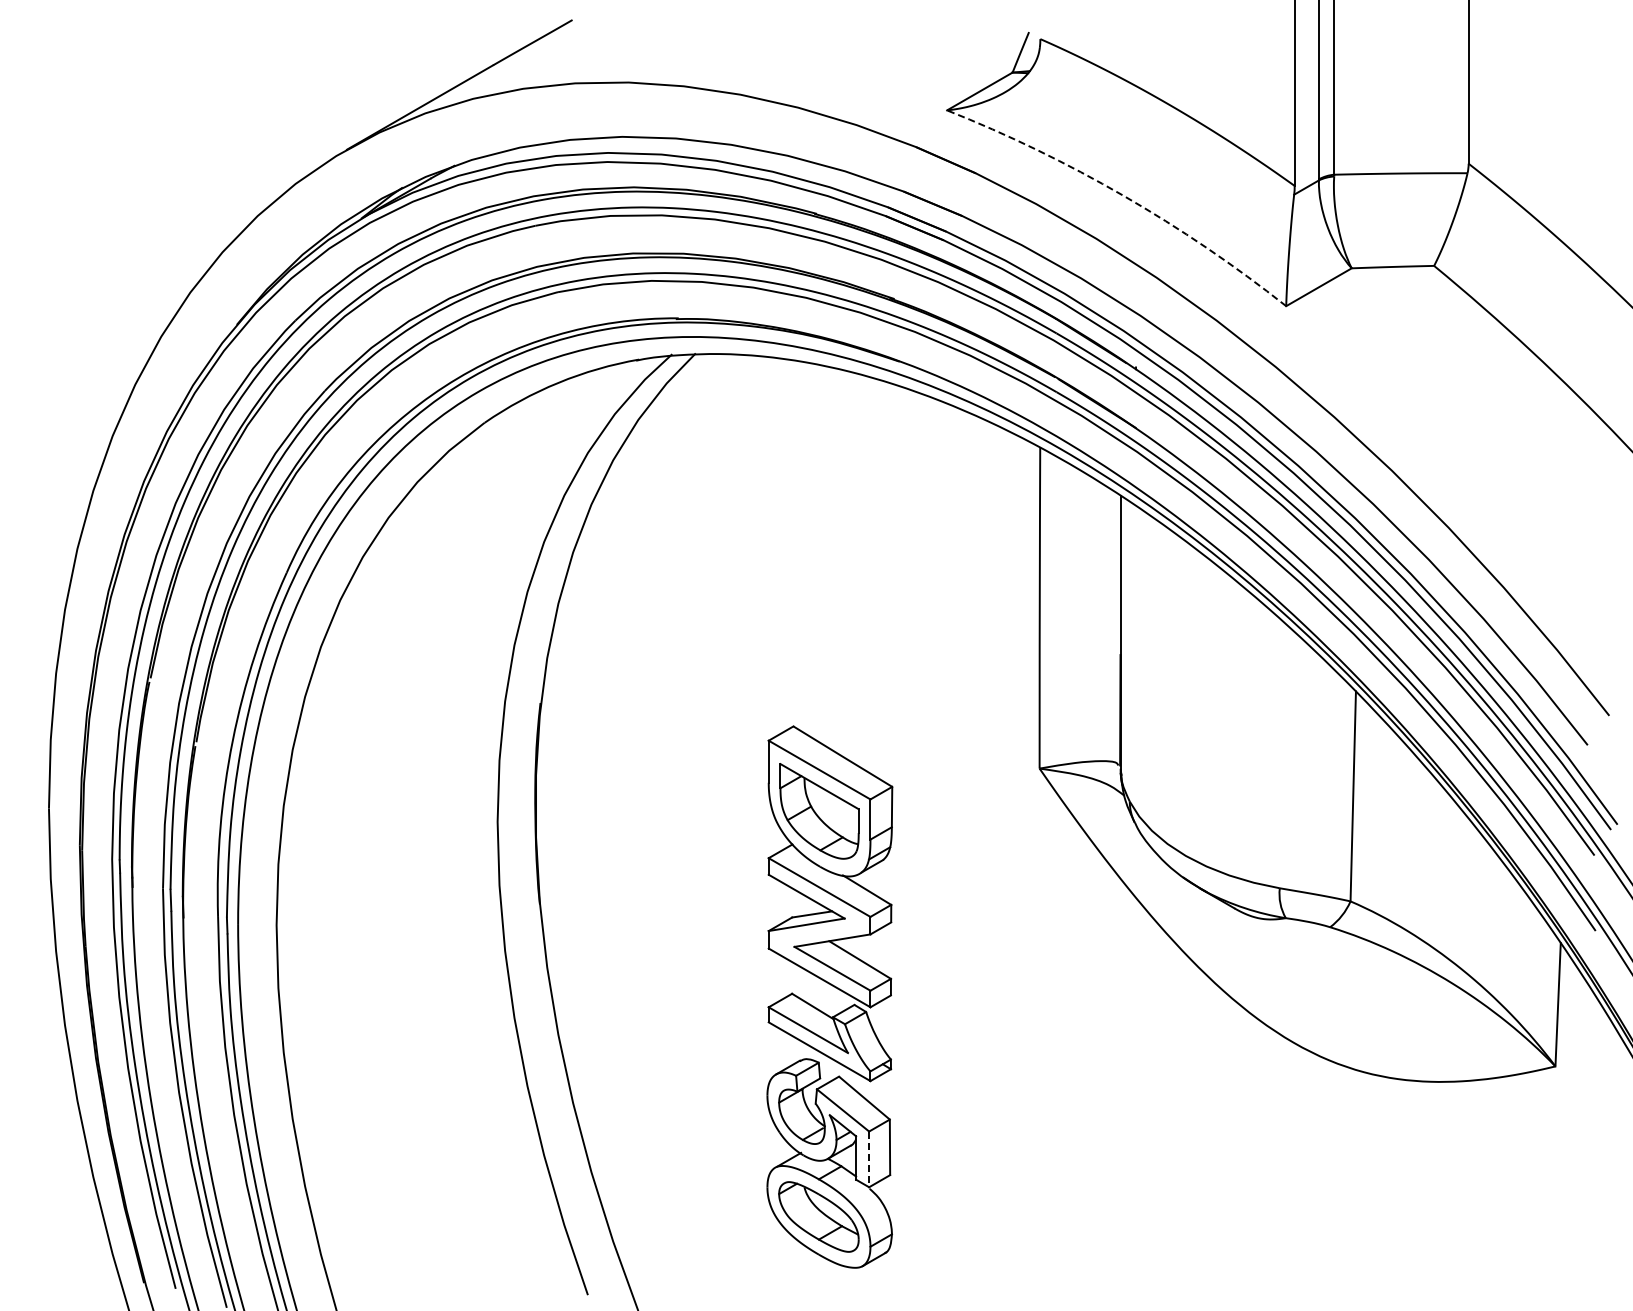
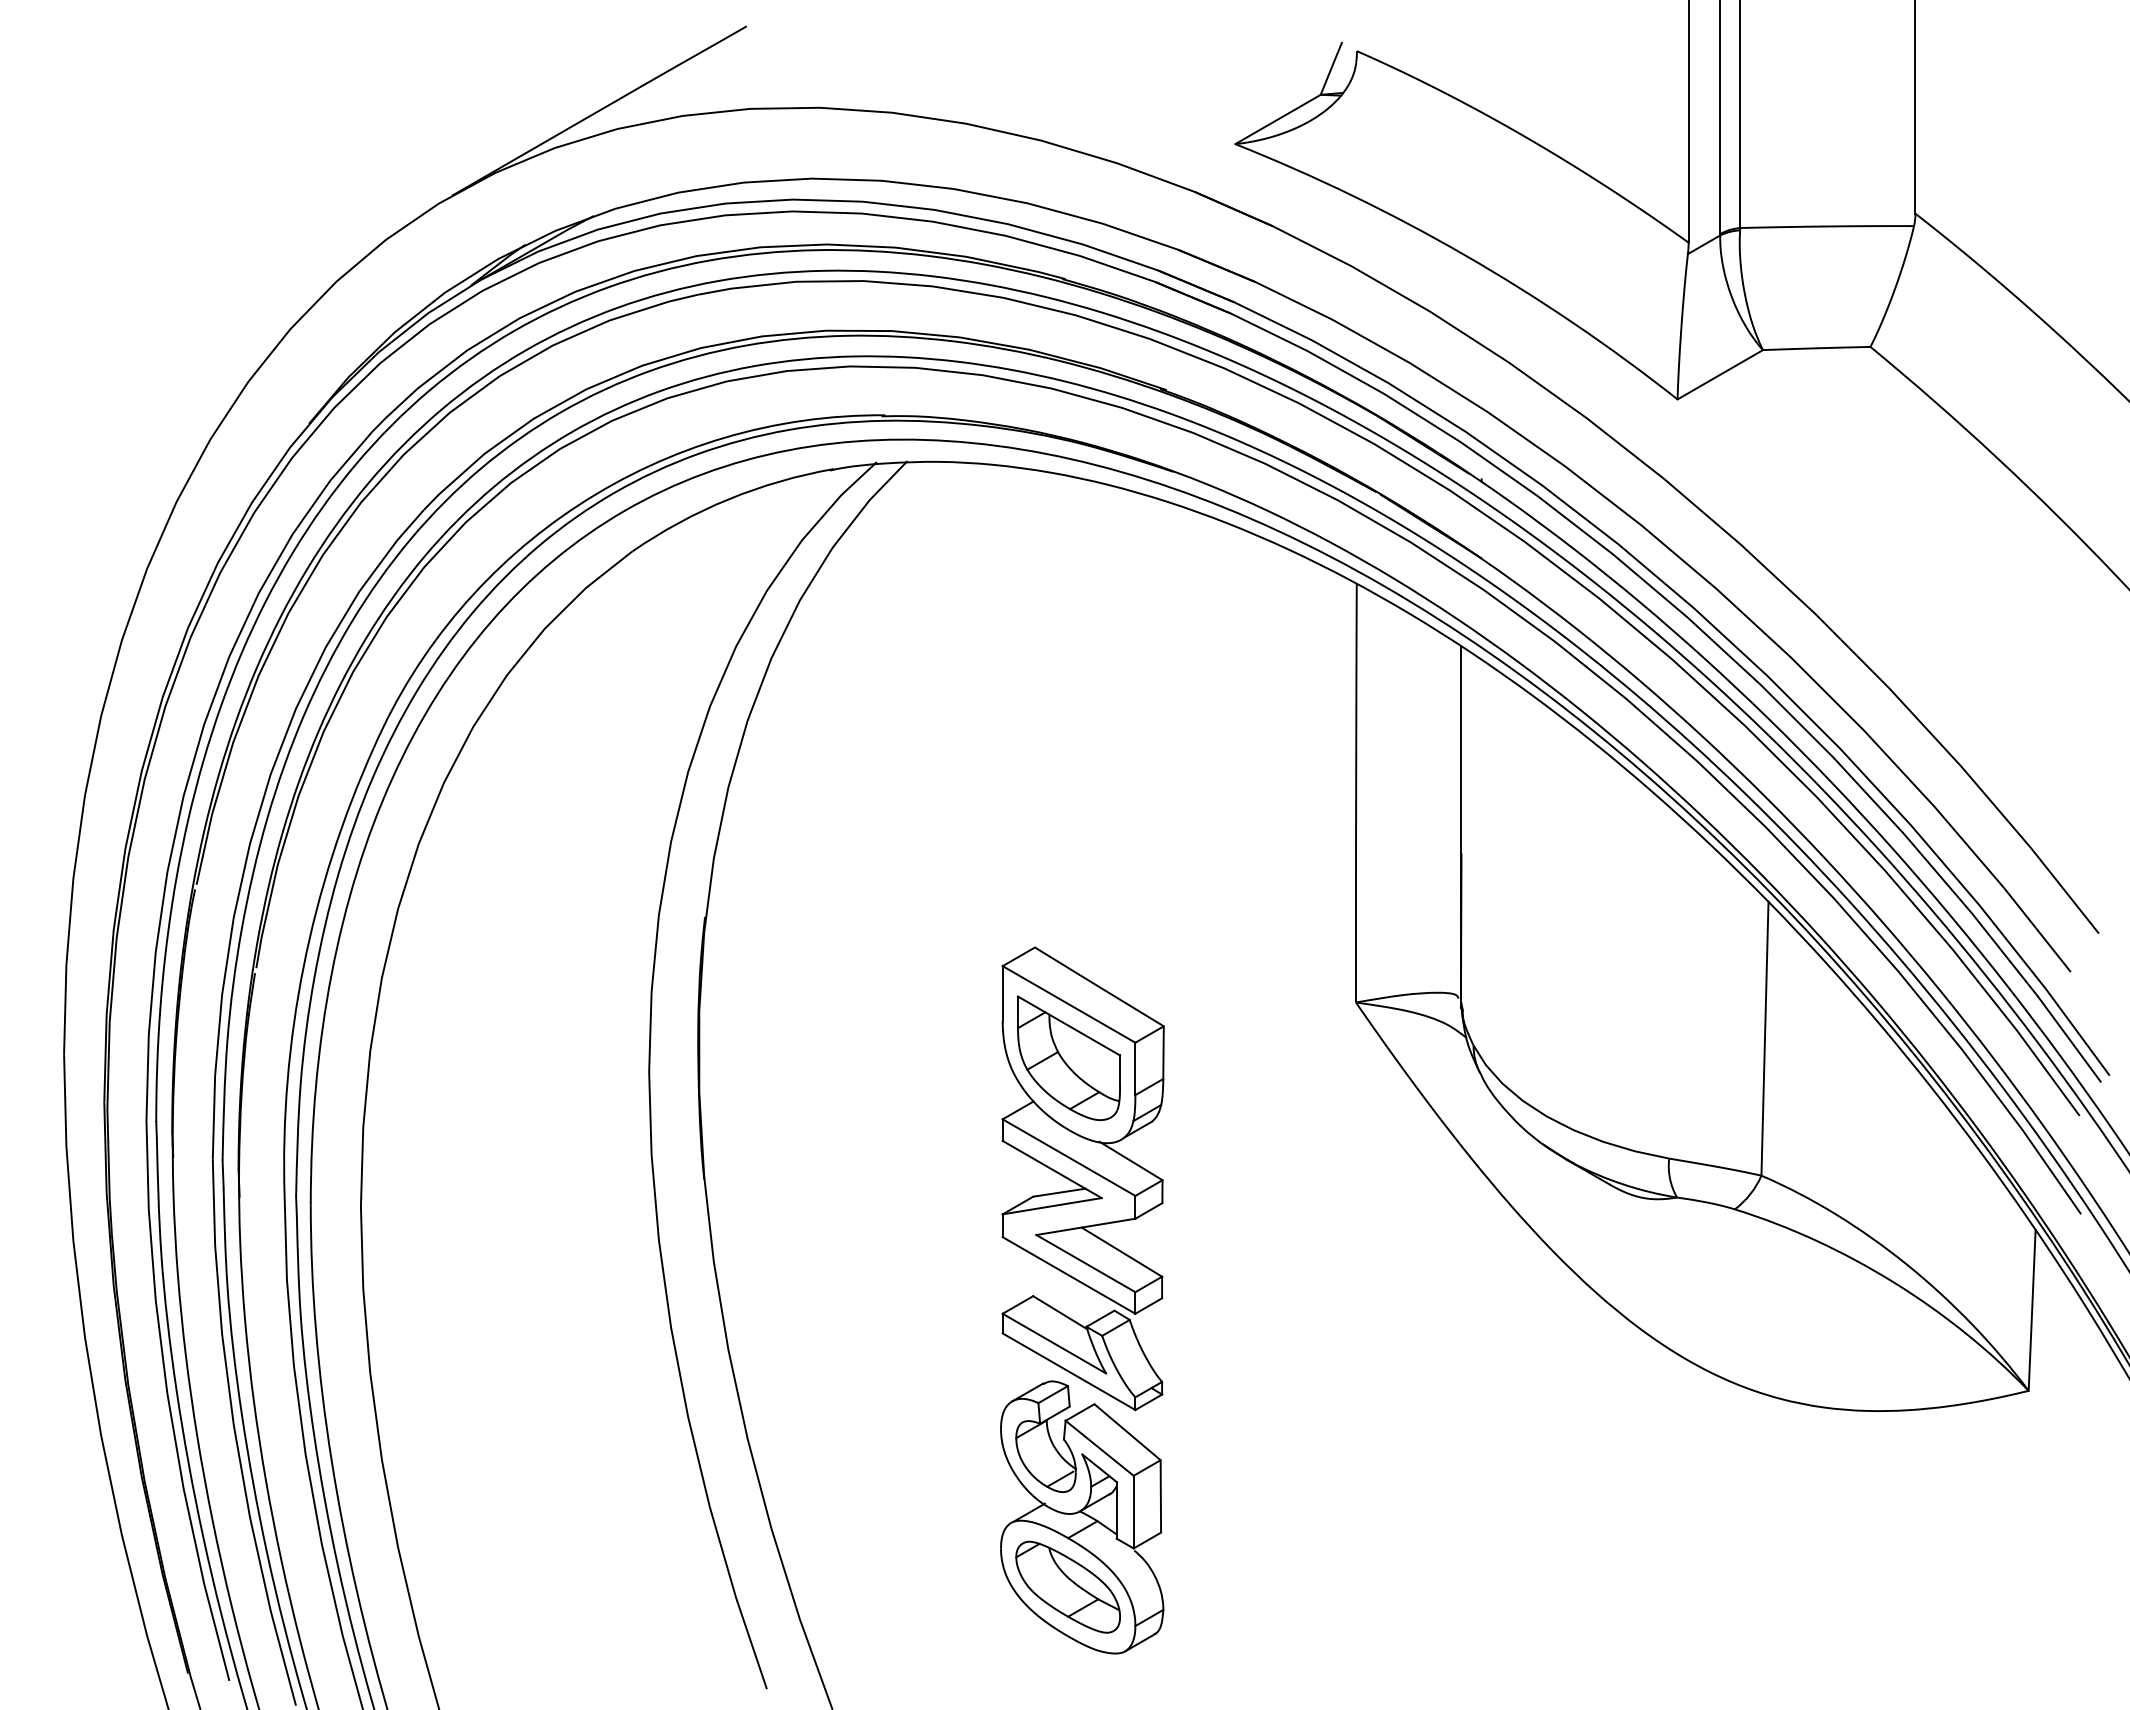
arc: (1123, 195) -> (1465, 255), dashed -> solid
line: (869, 1159) -> (1134, 1512), dashed -> solid

